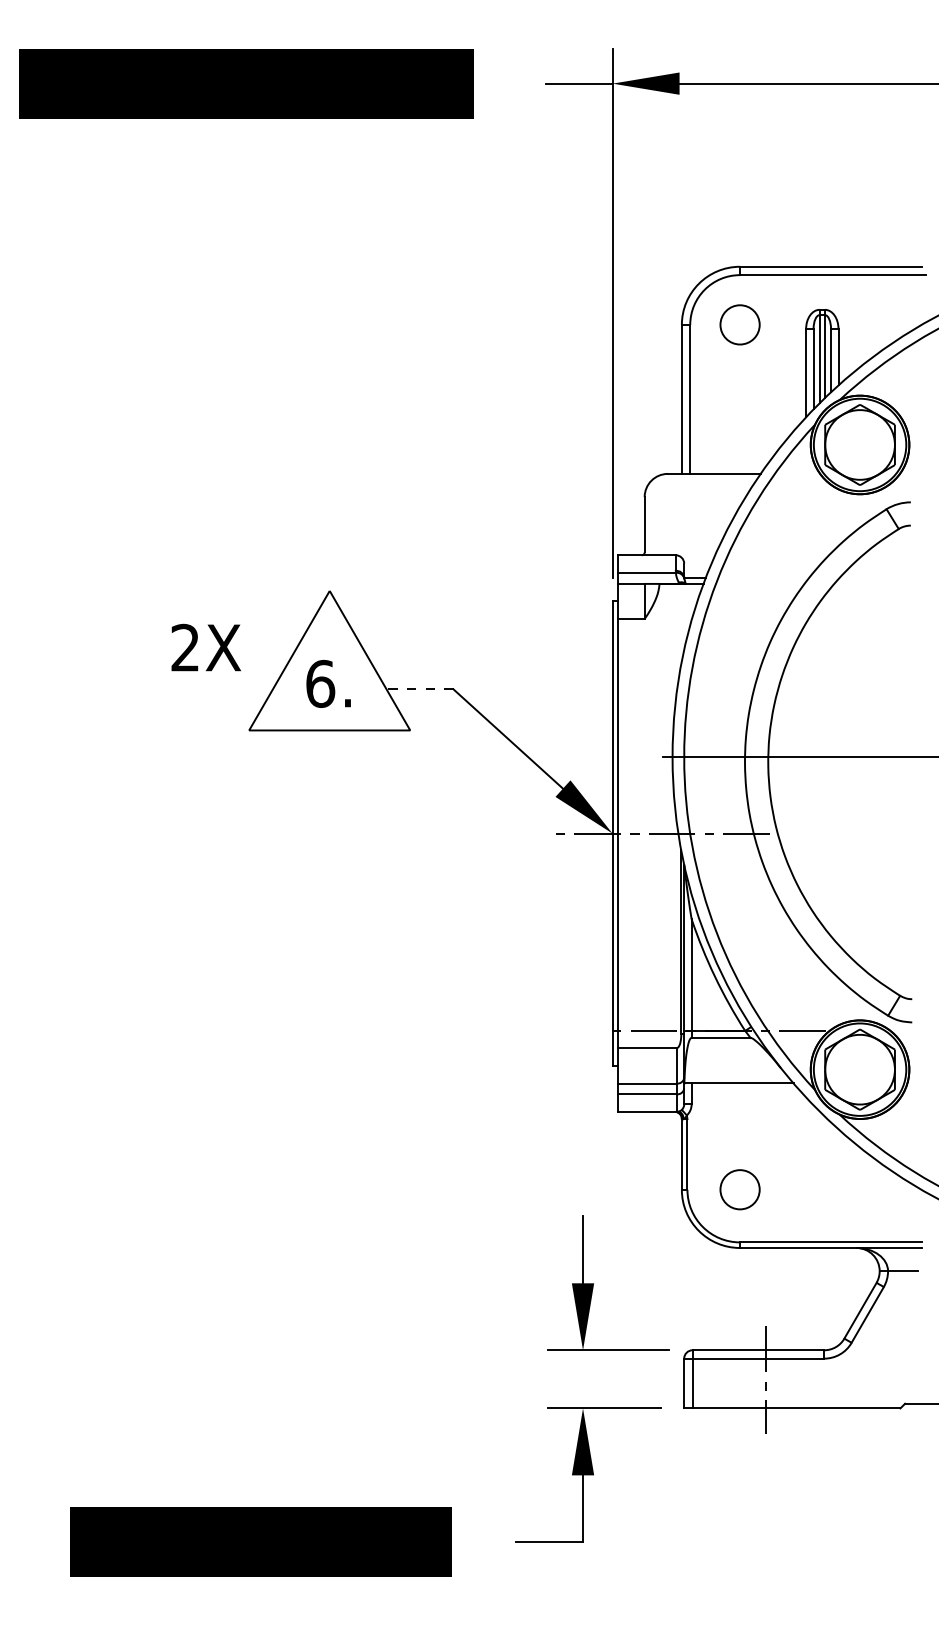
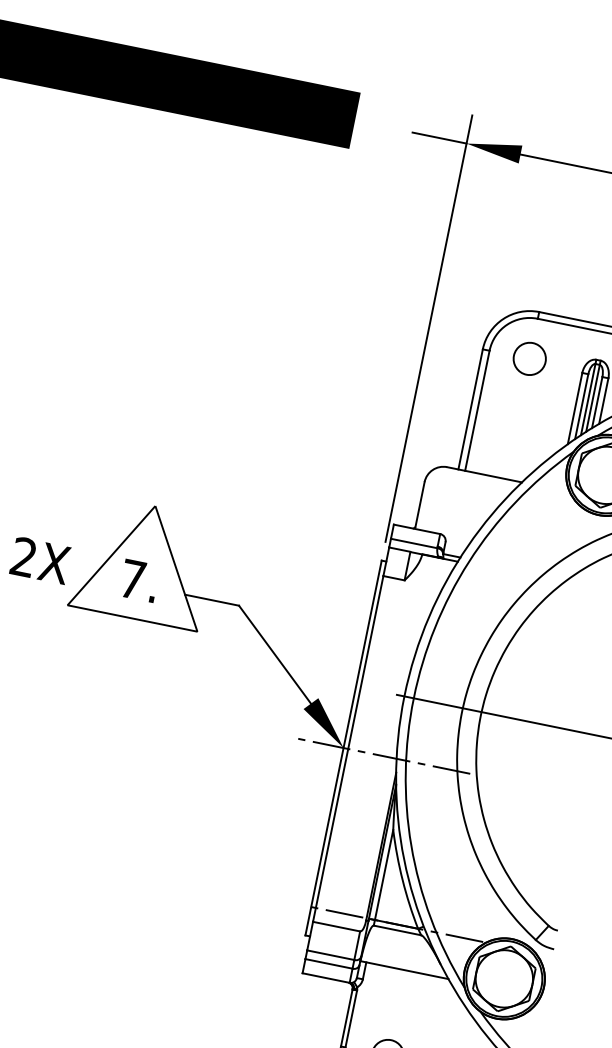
text: (205, 647) -> (40, 560), moved
text: (320, 683) -> (132, 579), 6. -> 7.
line: (419, 689) -> (211, 600), dashed -> solid

